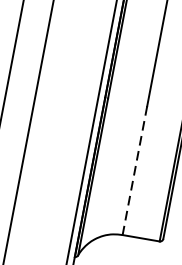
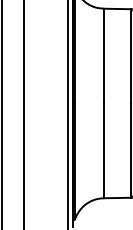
line: (135, 171) -> (104, 151), dashed -> solid

